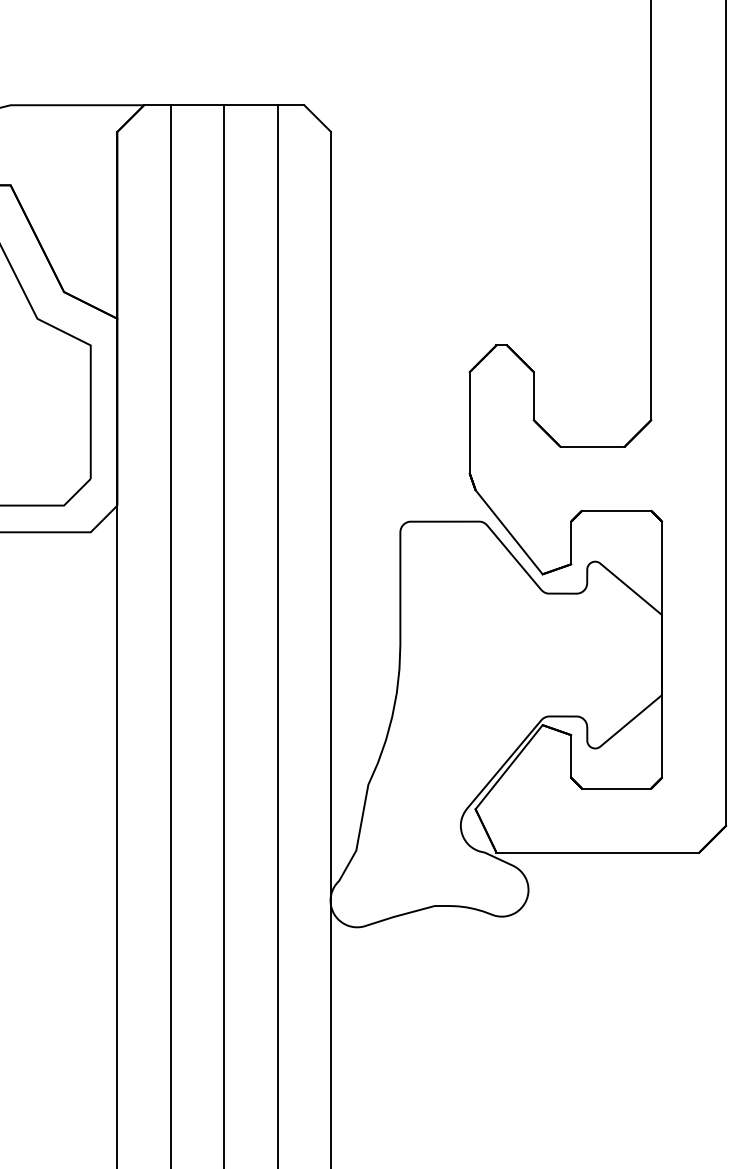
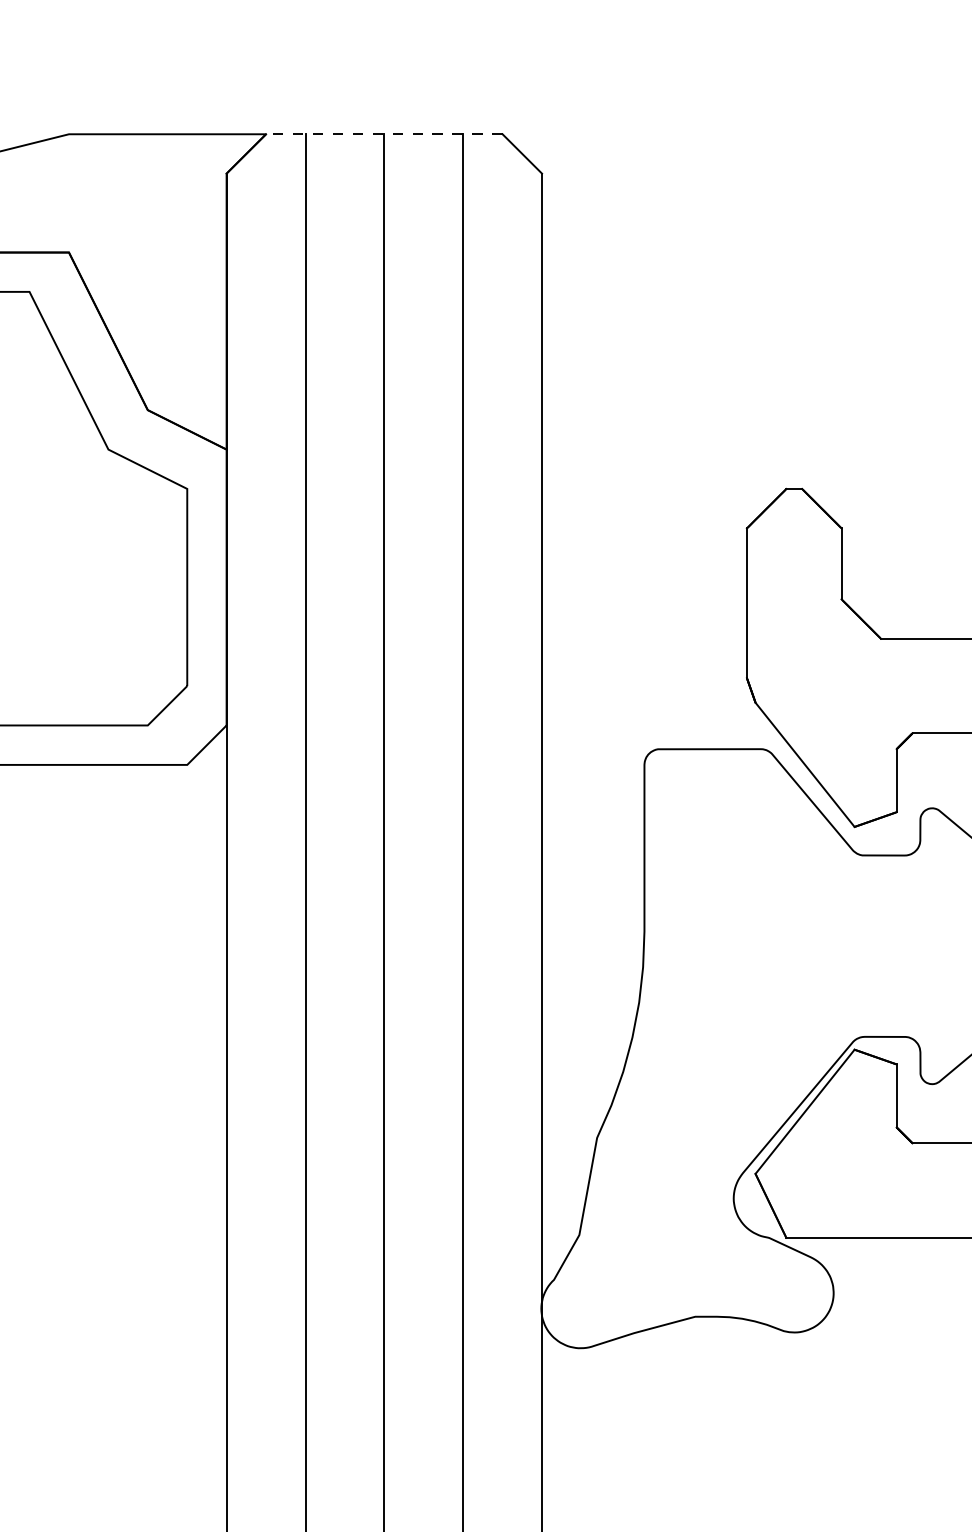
line: (223, 105) -> (383, 134), solid -> dashed

